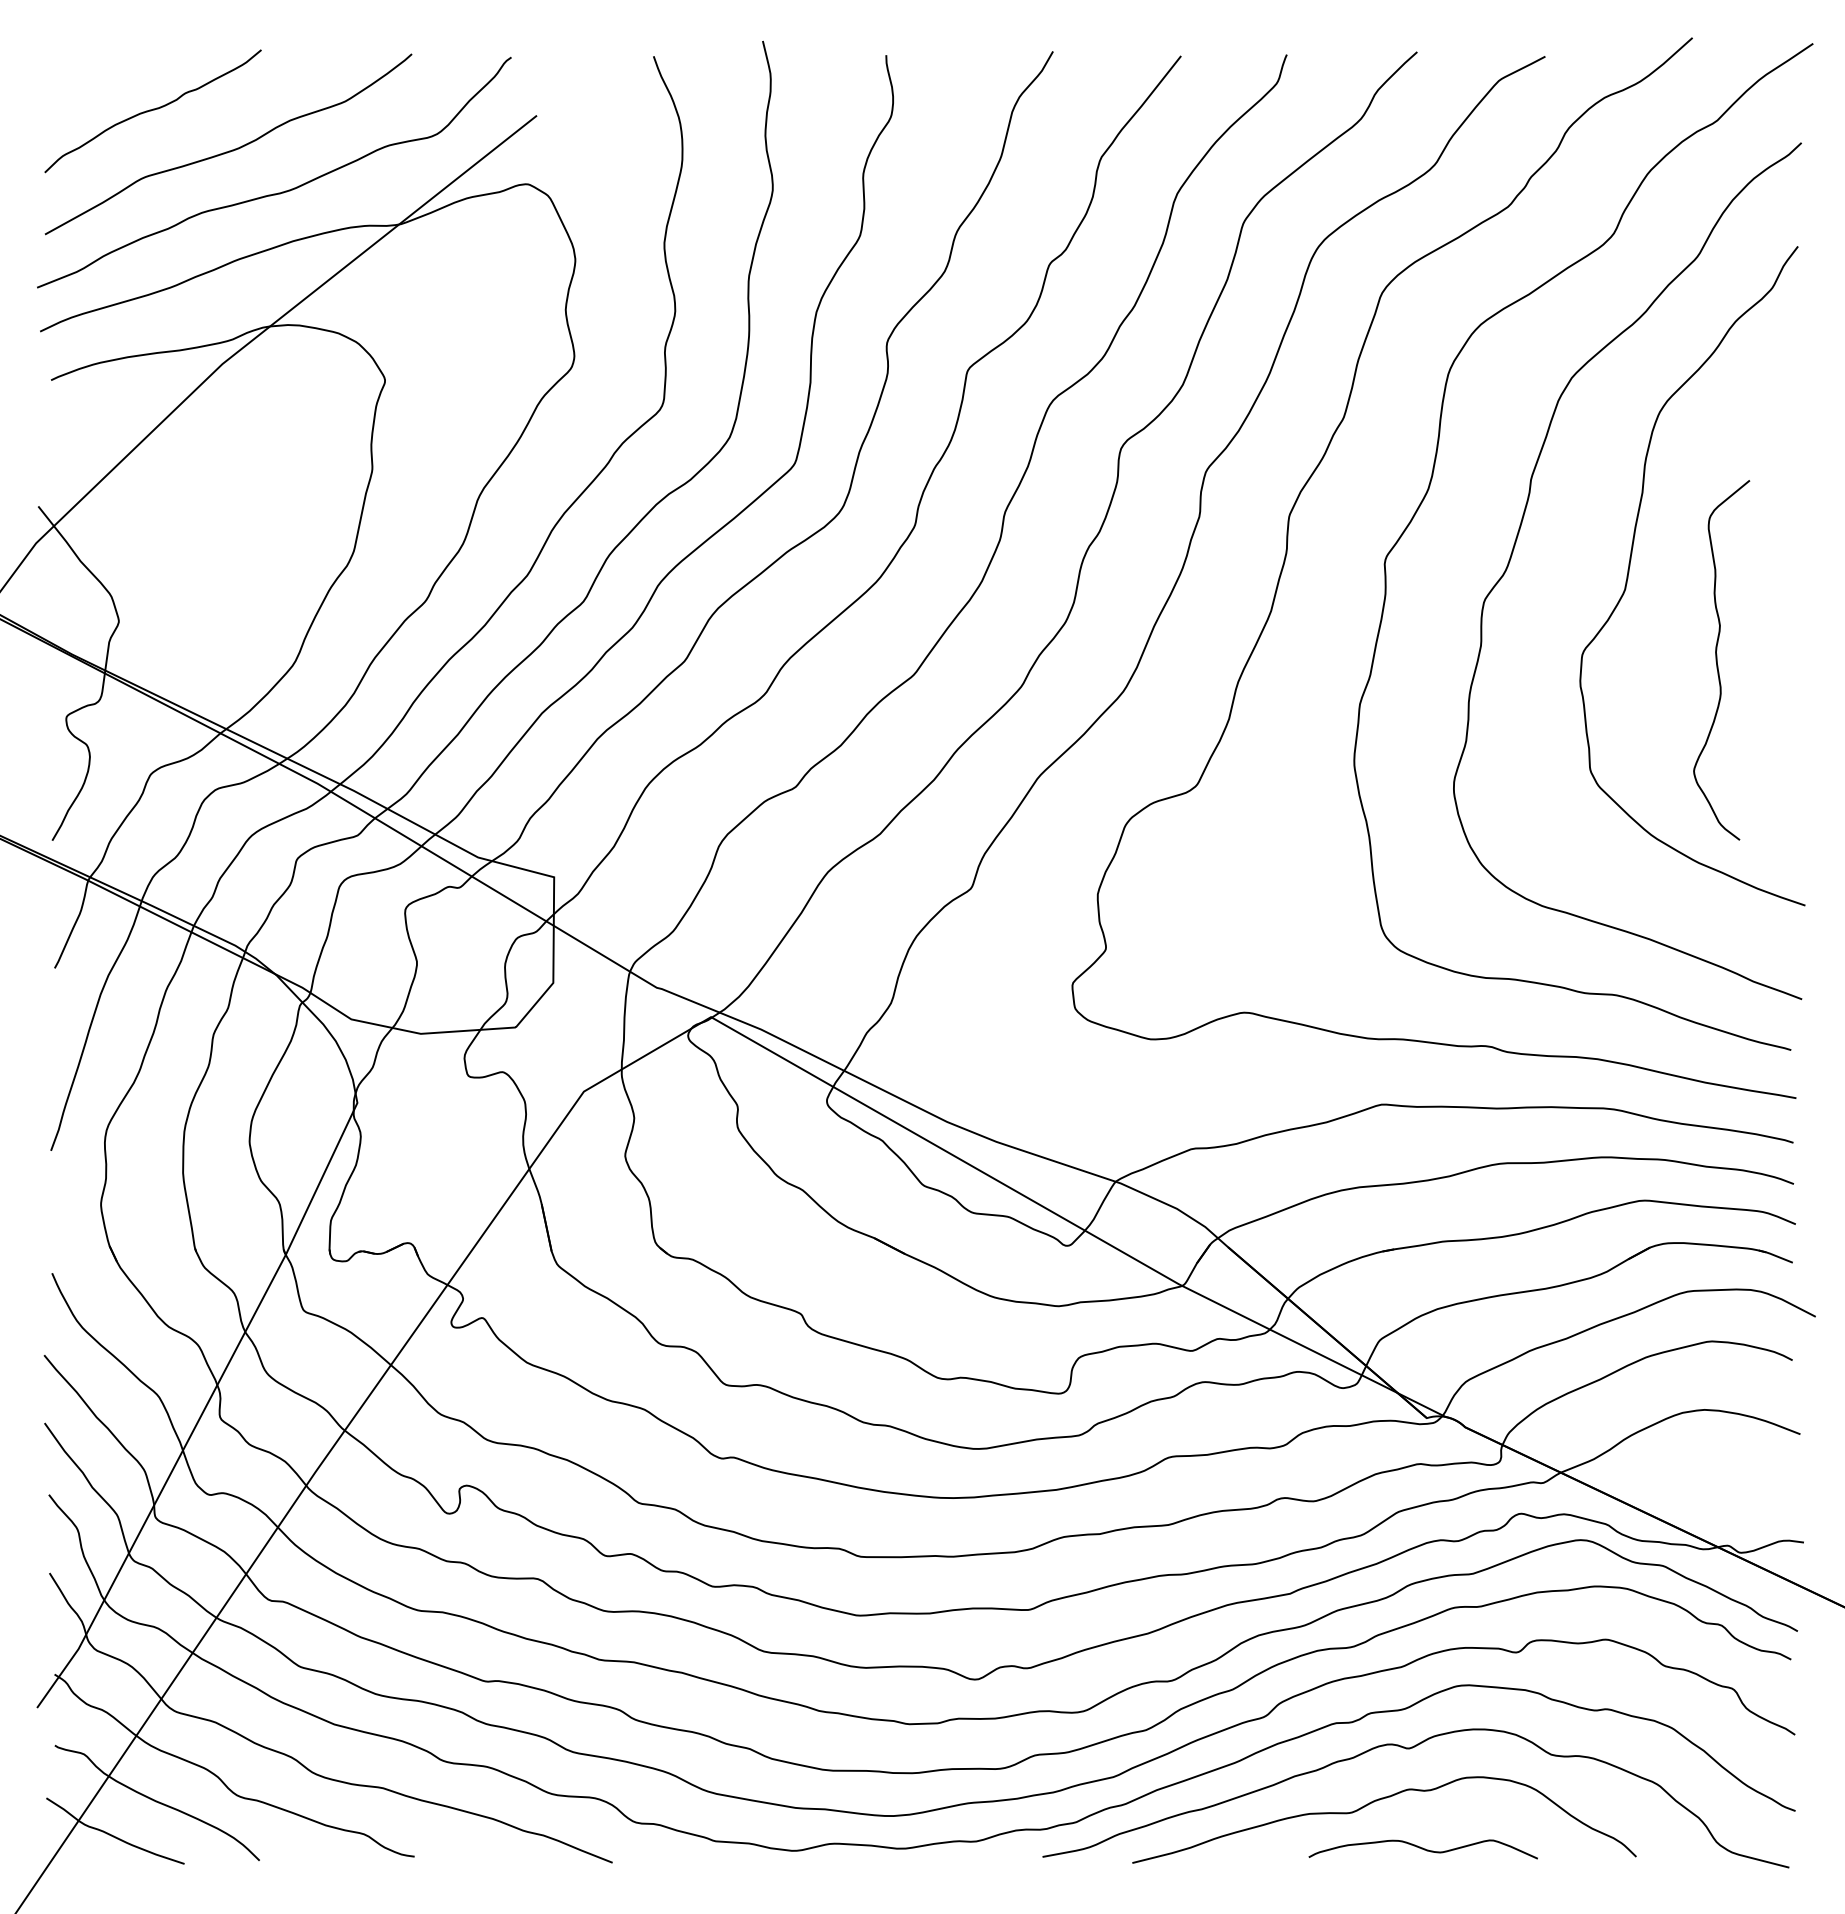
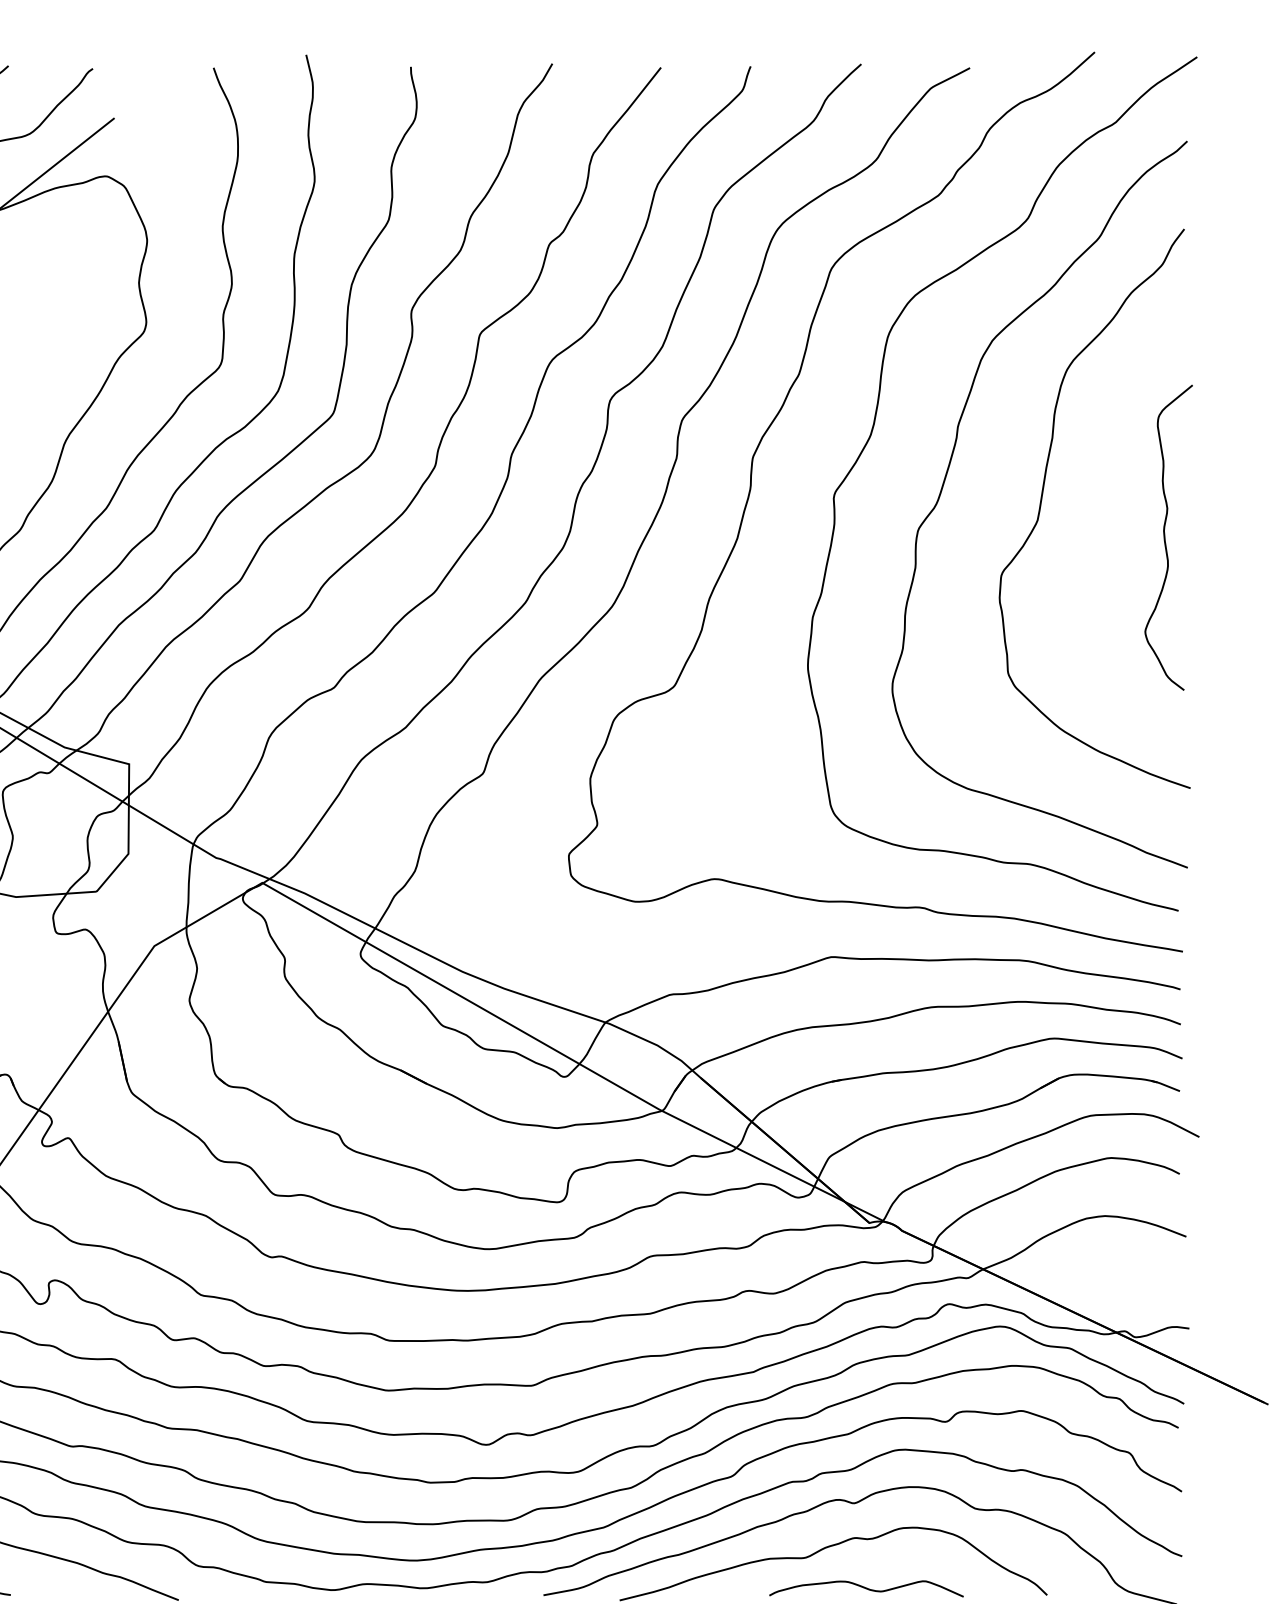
curve: (1717, 660) -> (1165, 537), moved

